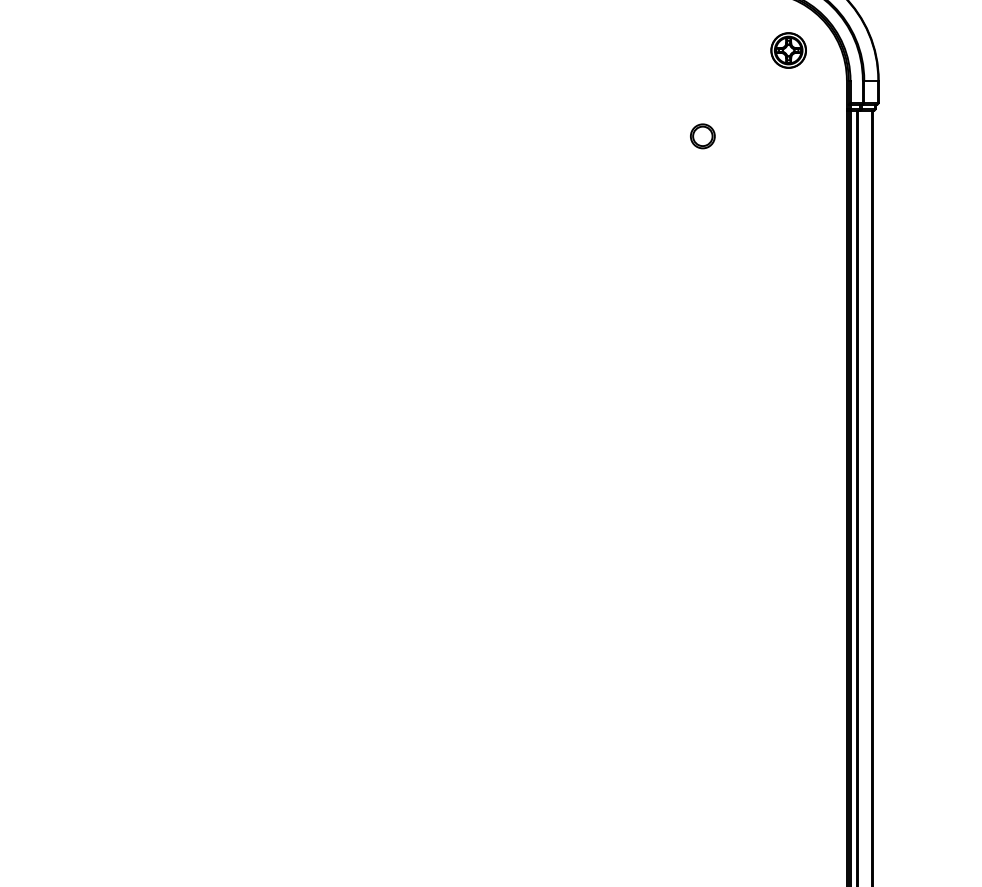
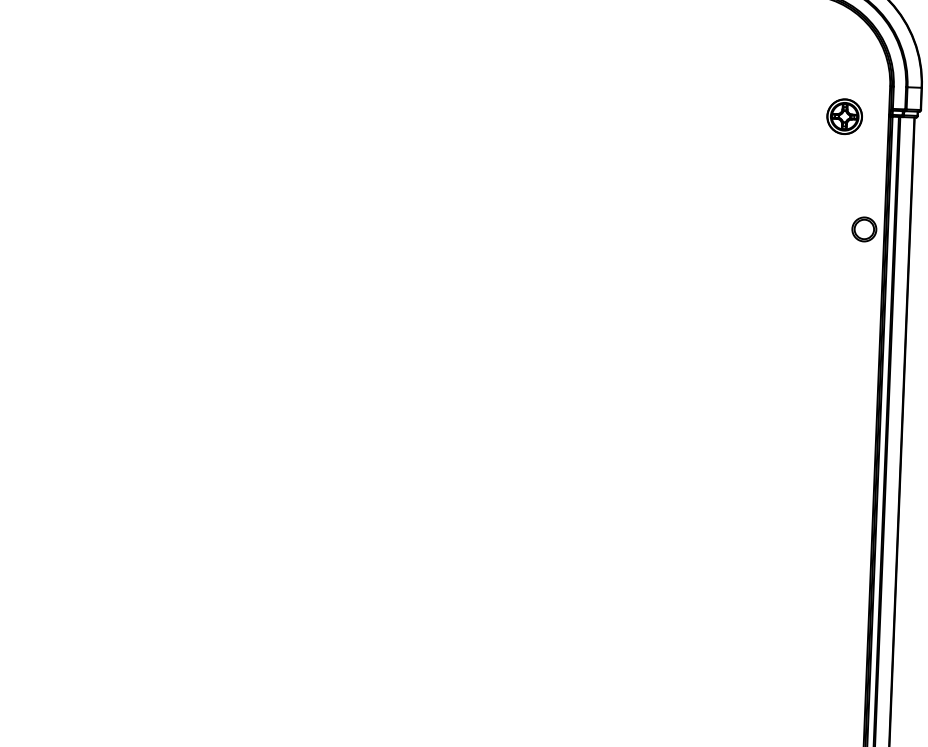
part: (788, 50) -> (844, 116), moved
part: (702, 136) -> (864, 229), moved

